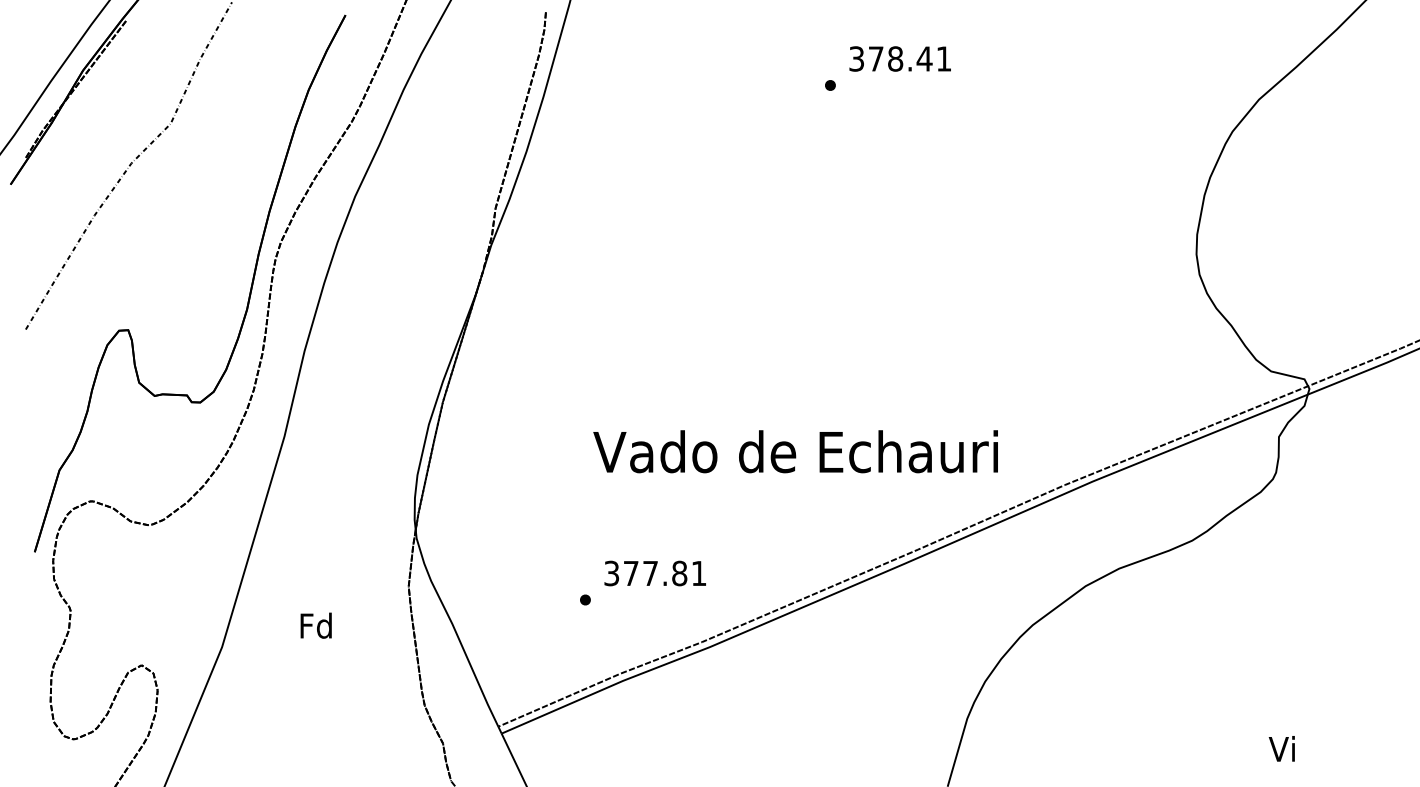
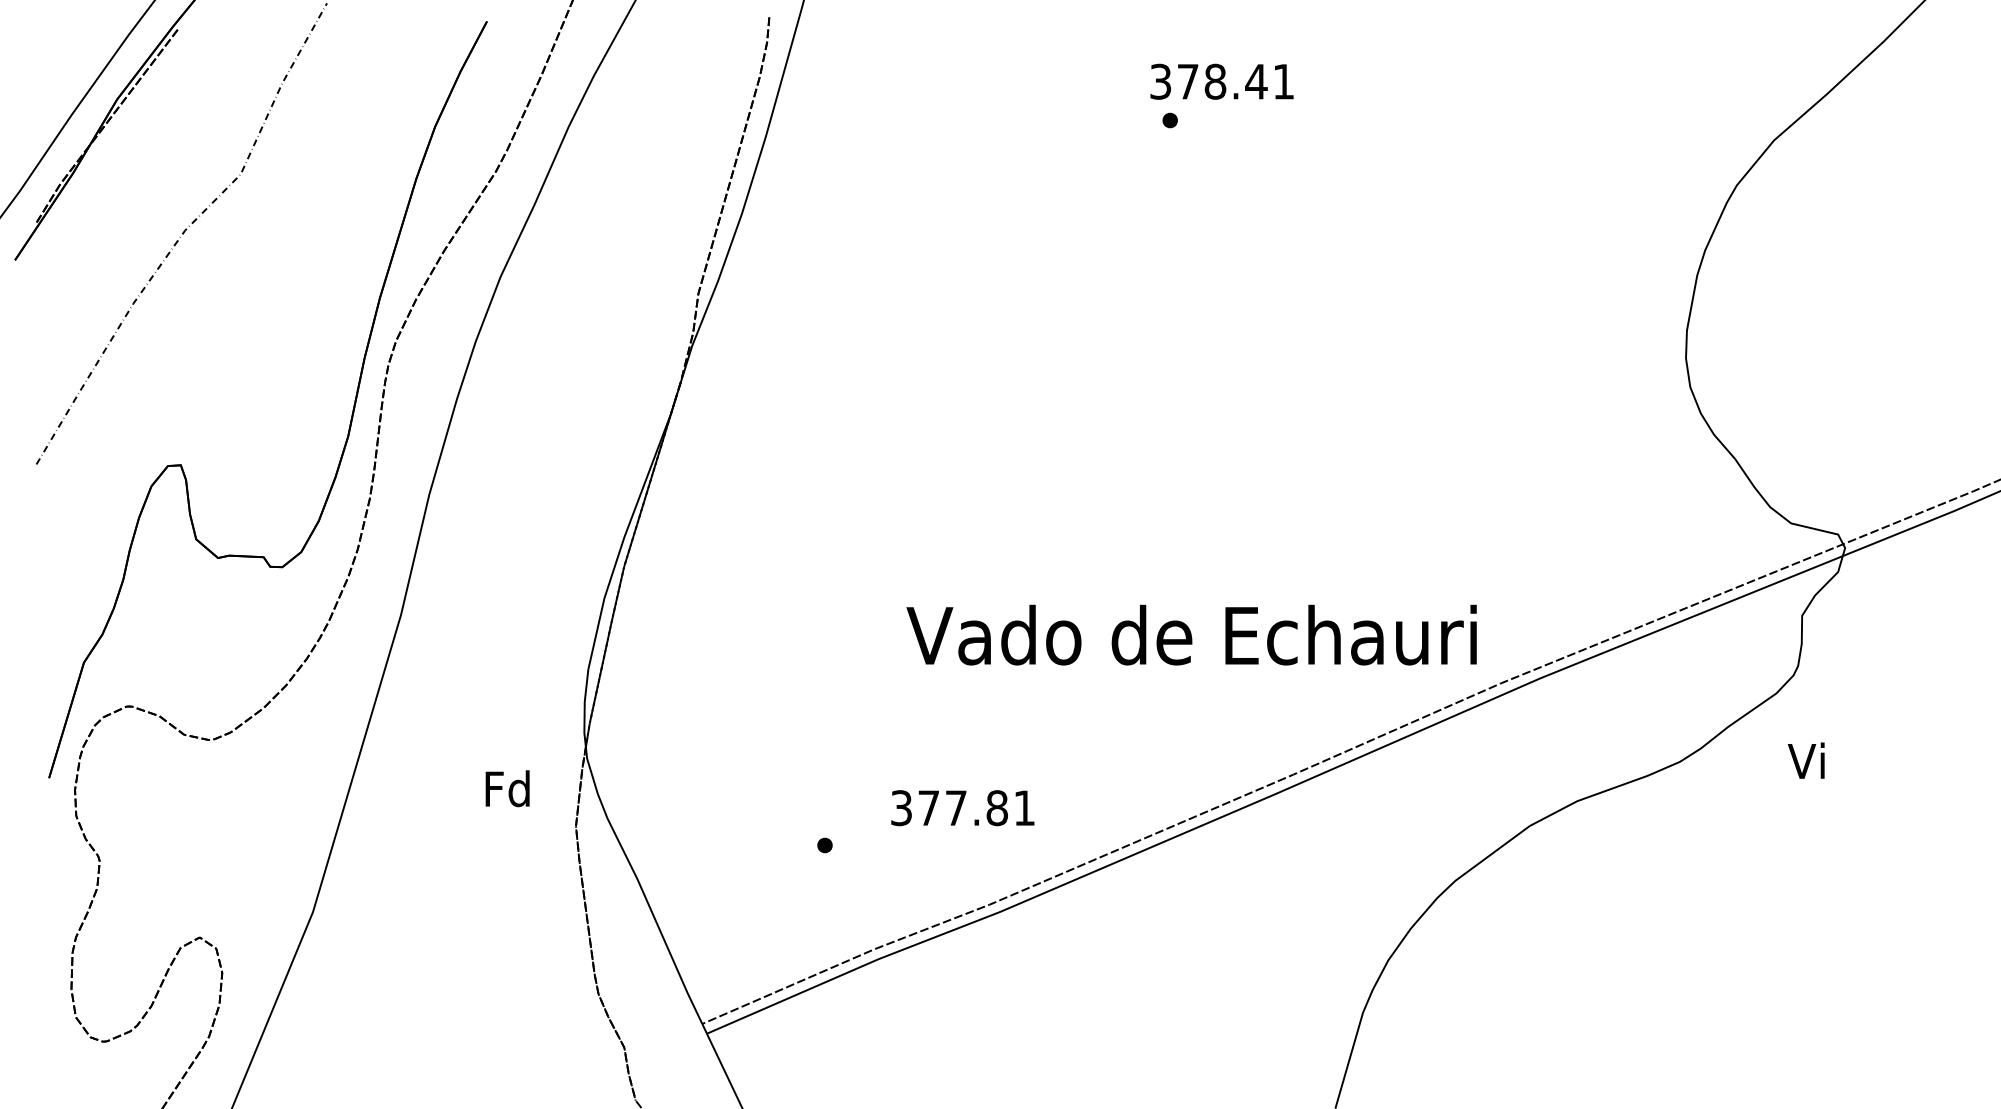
text: (899, 58) -> (1221, 81), moved
text: (795, 451) -> (1191, 634), moved
text: (654, 573) -> (961, 808), moved
text: (315, 625) -> (506, 788), moved
text: (1281, 748) -> (1805, 760), moved

